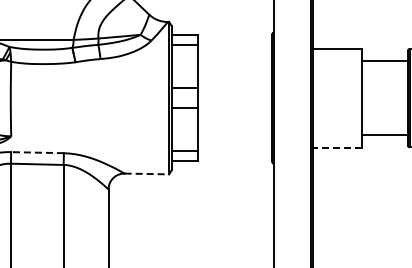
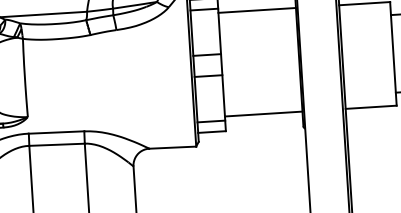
line: (235, 48) -> (257, 10), added
line: (235, 147) -> (264, 114), added
line: (337, 147) -> (371, 107), dashed -> solid
line: (37, 152) -> (56, 132), dashed -> solid
line: (147, 173) -> (173, 147), dashed -> solid

